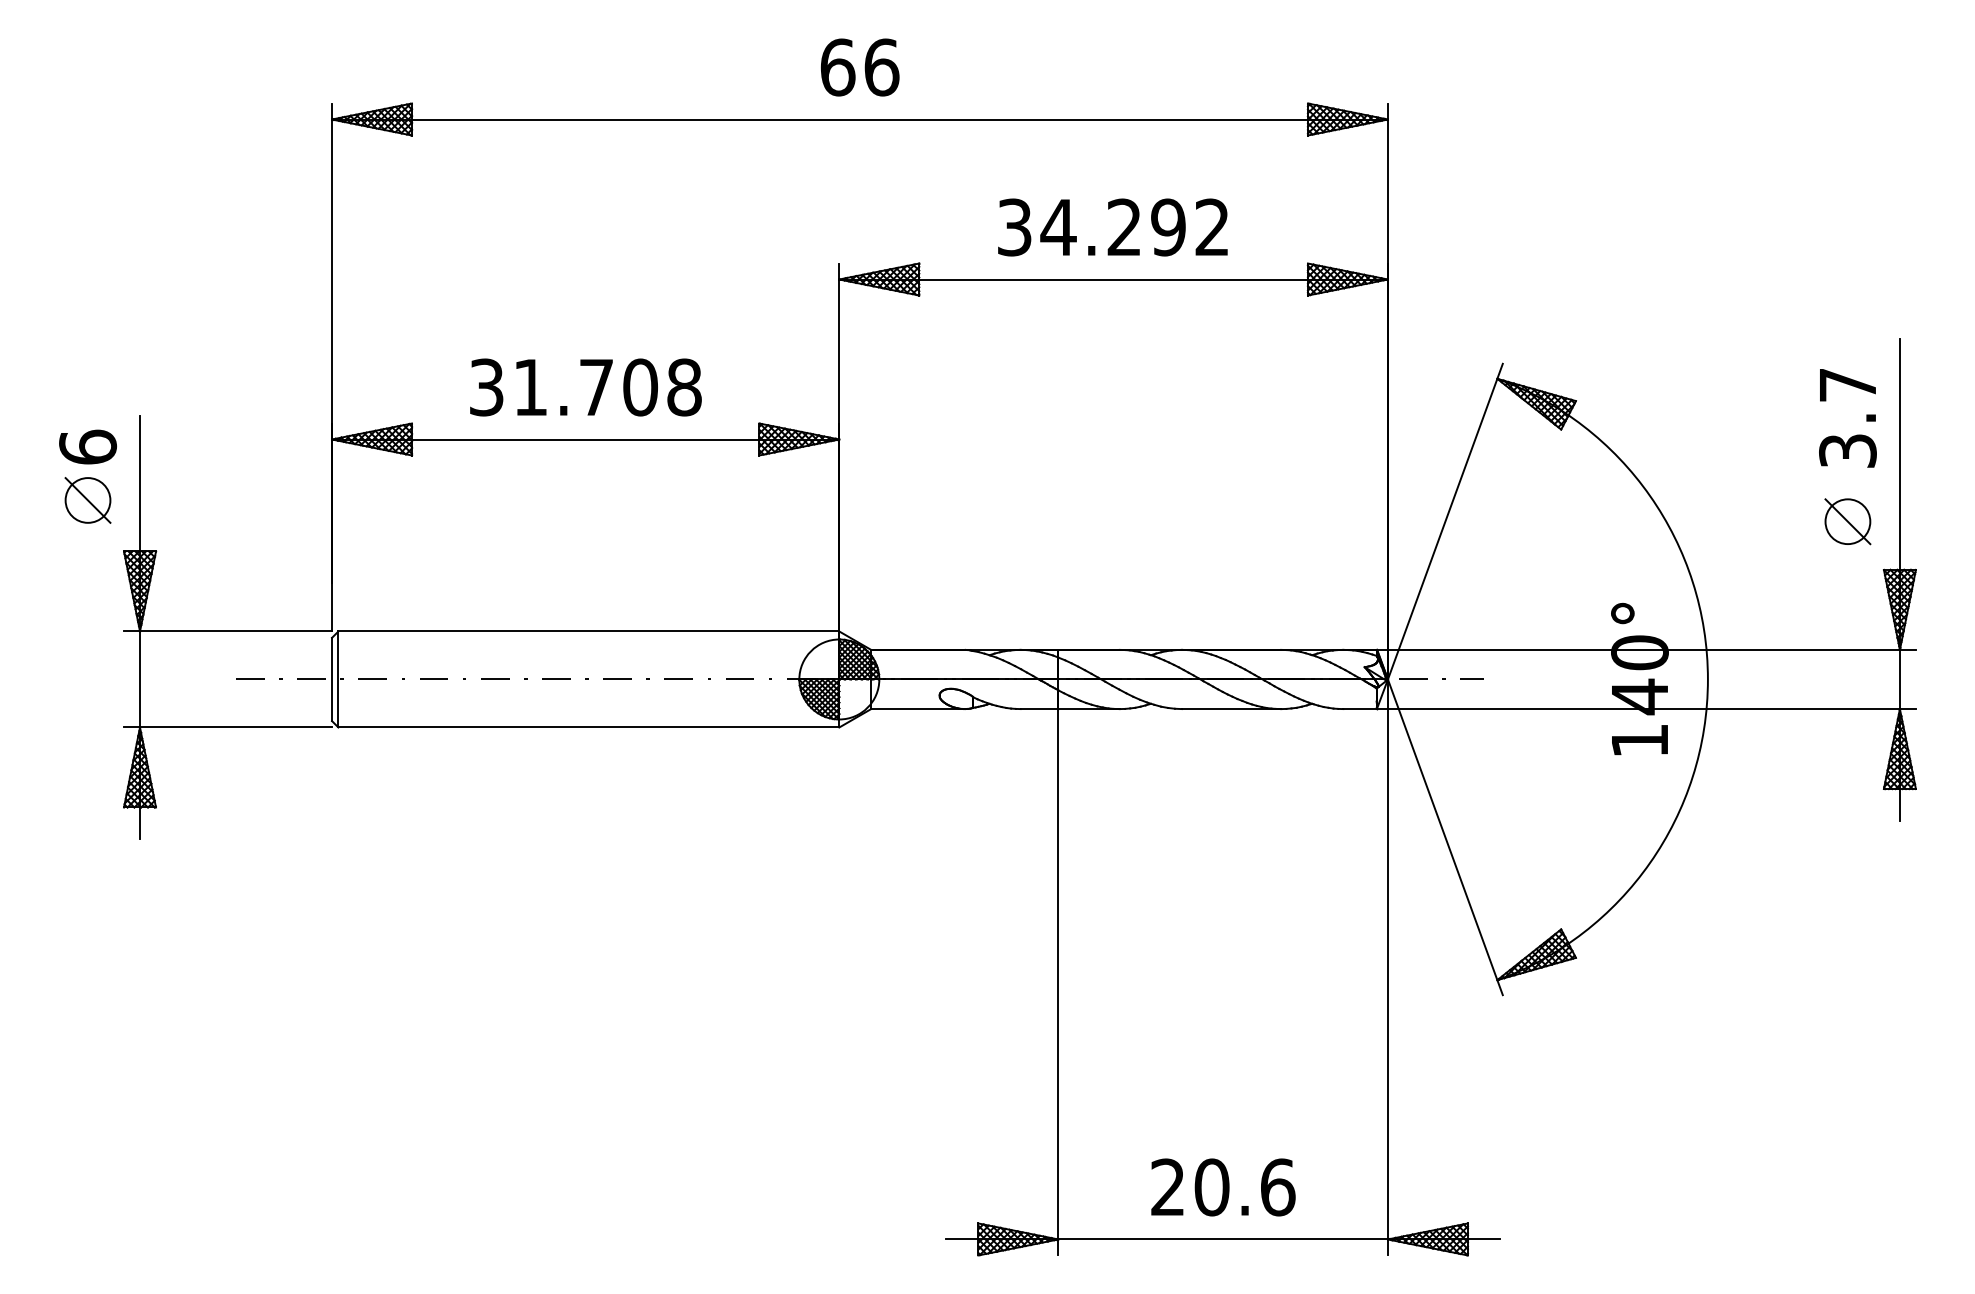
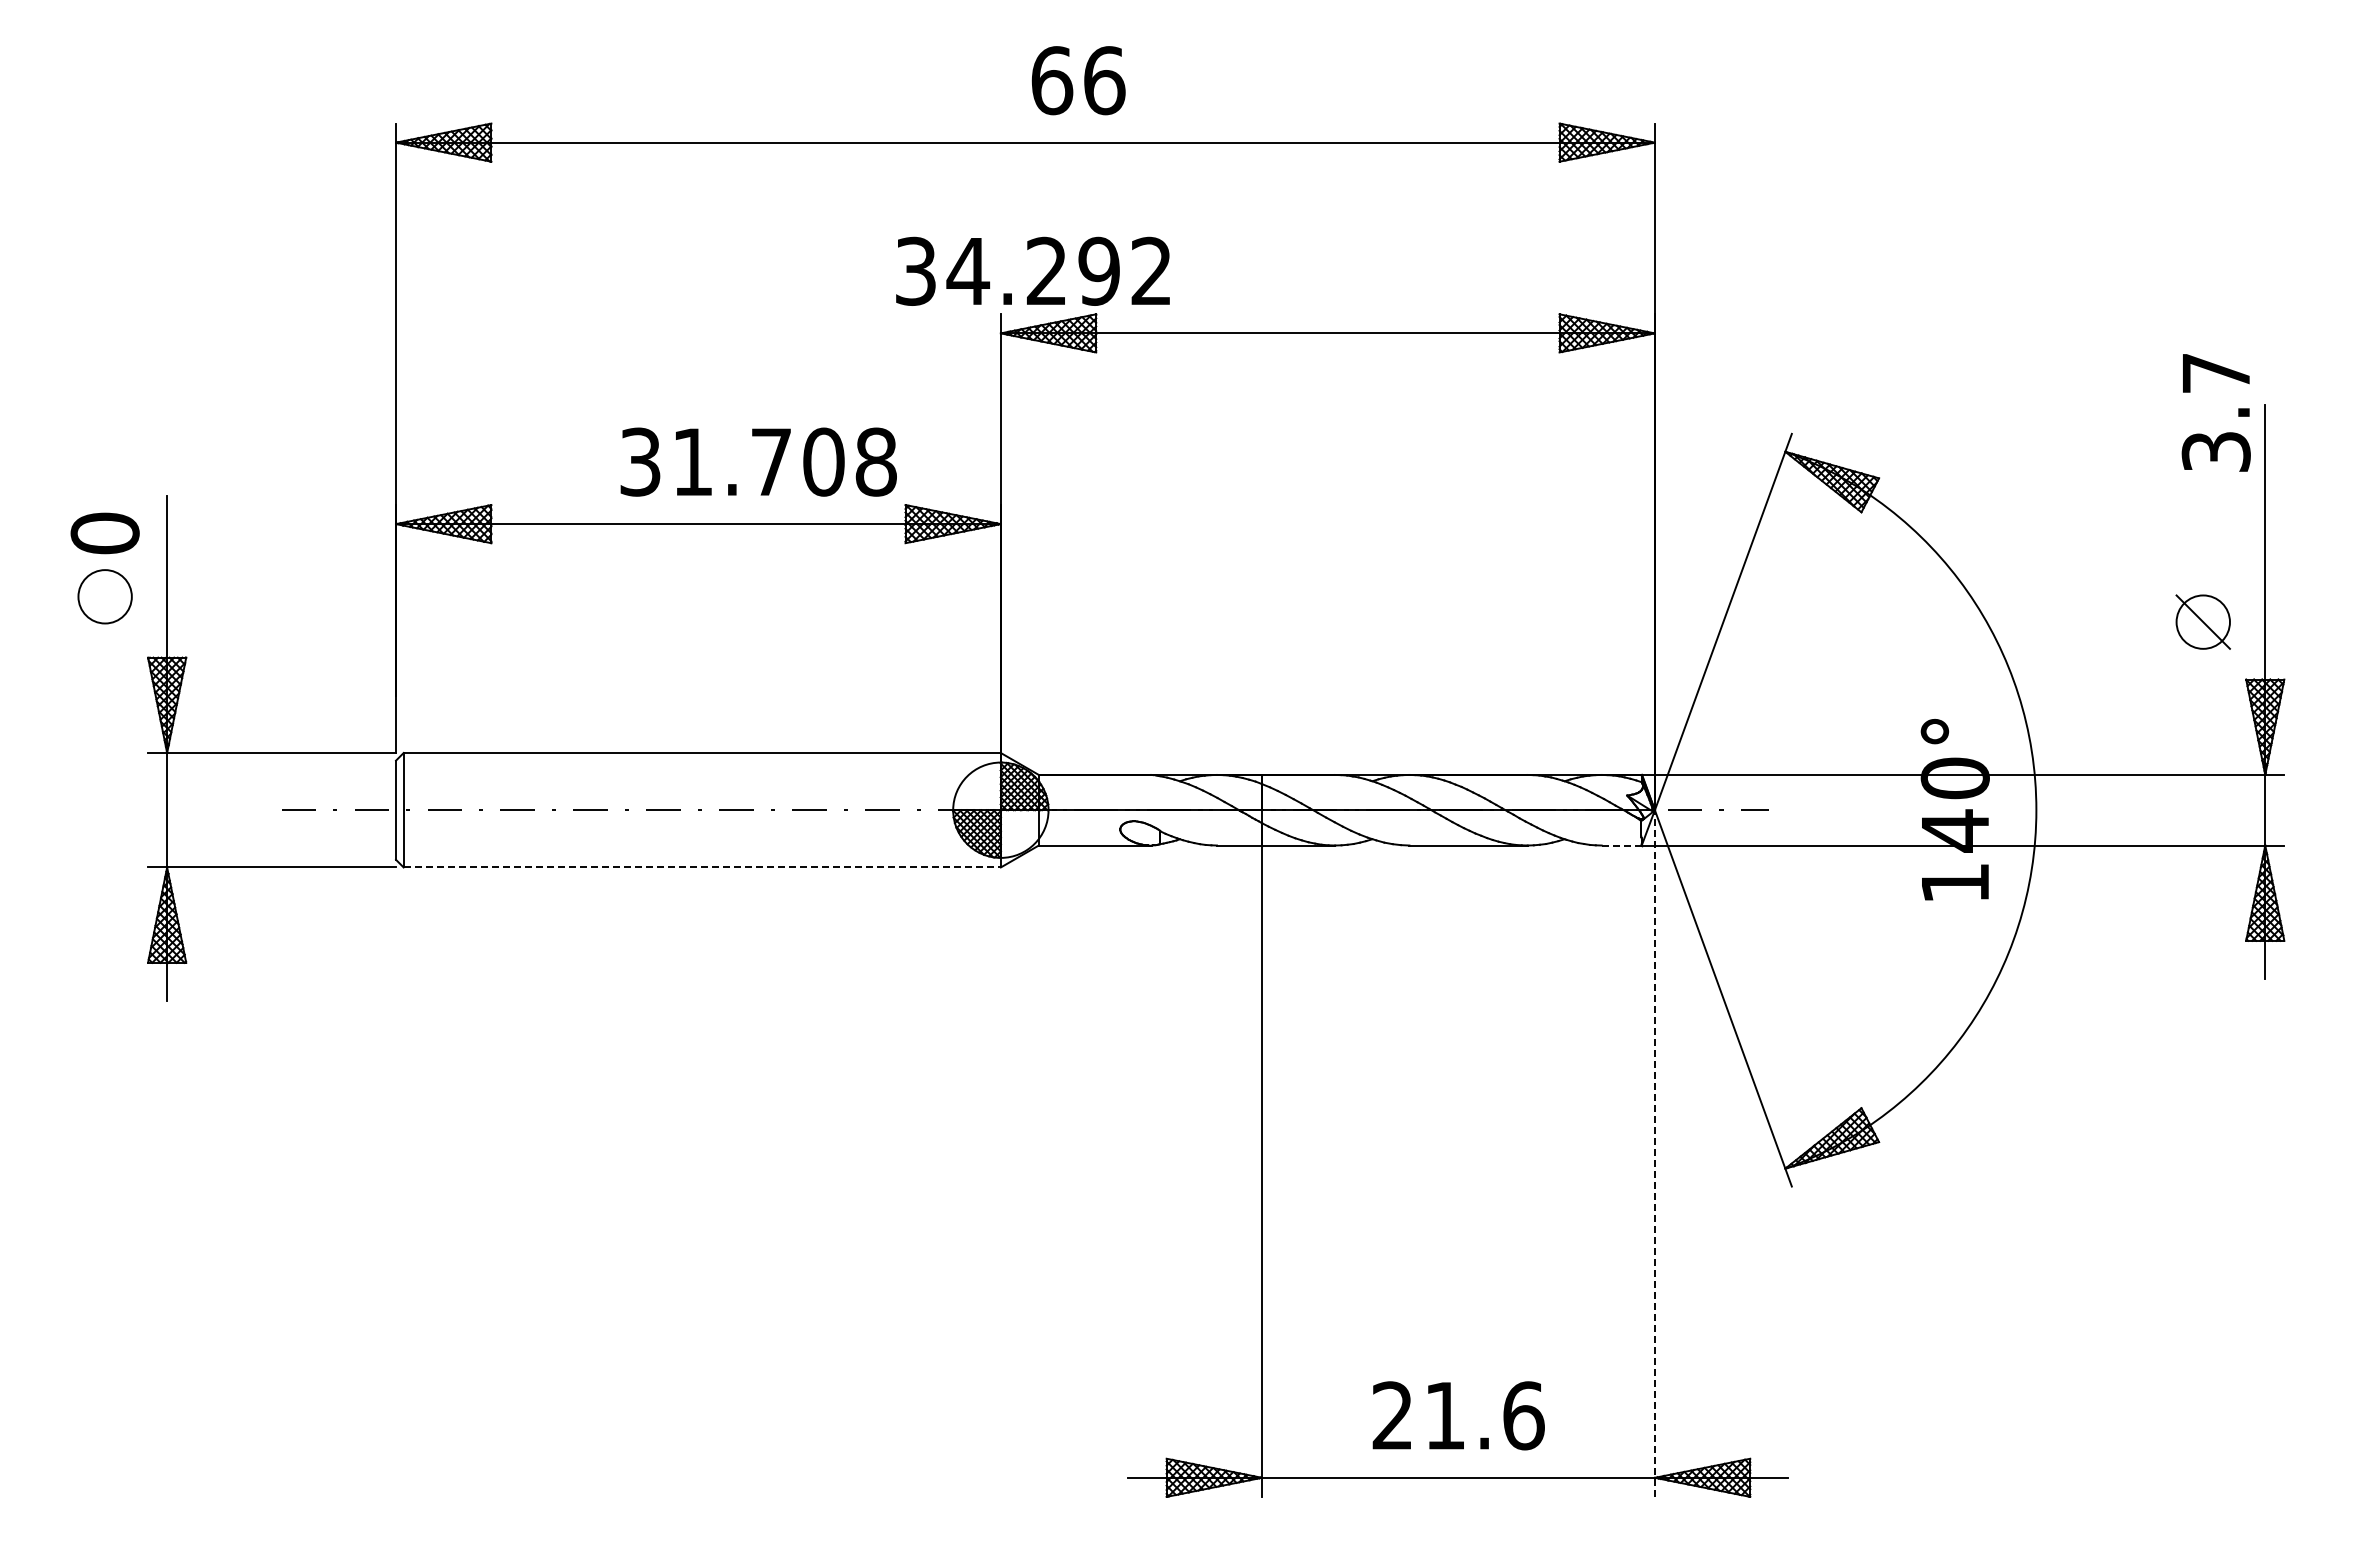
text: (860, 67) -> (1078, 80), moved
text: (1112, 226) -> (1032, 270), moved
text: (585, 386) -> (758, 461), moved
text: (1847, 418) -> (2215, 412), moved
text: (87, 447) -> (104, 533), 6 -> 0
line: (87, 500) -> (104, 596), removed
line: (1360, 709) -> (1622, 845), solid -> dashed
line: (589, 727) -> (702, 867), solid -> dashed
line: (1387, 967) -> (1654, 1153), solid -> dashed
text: (1212, 1187) -> (1445, 1415), 20.6 -> 21.6

